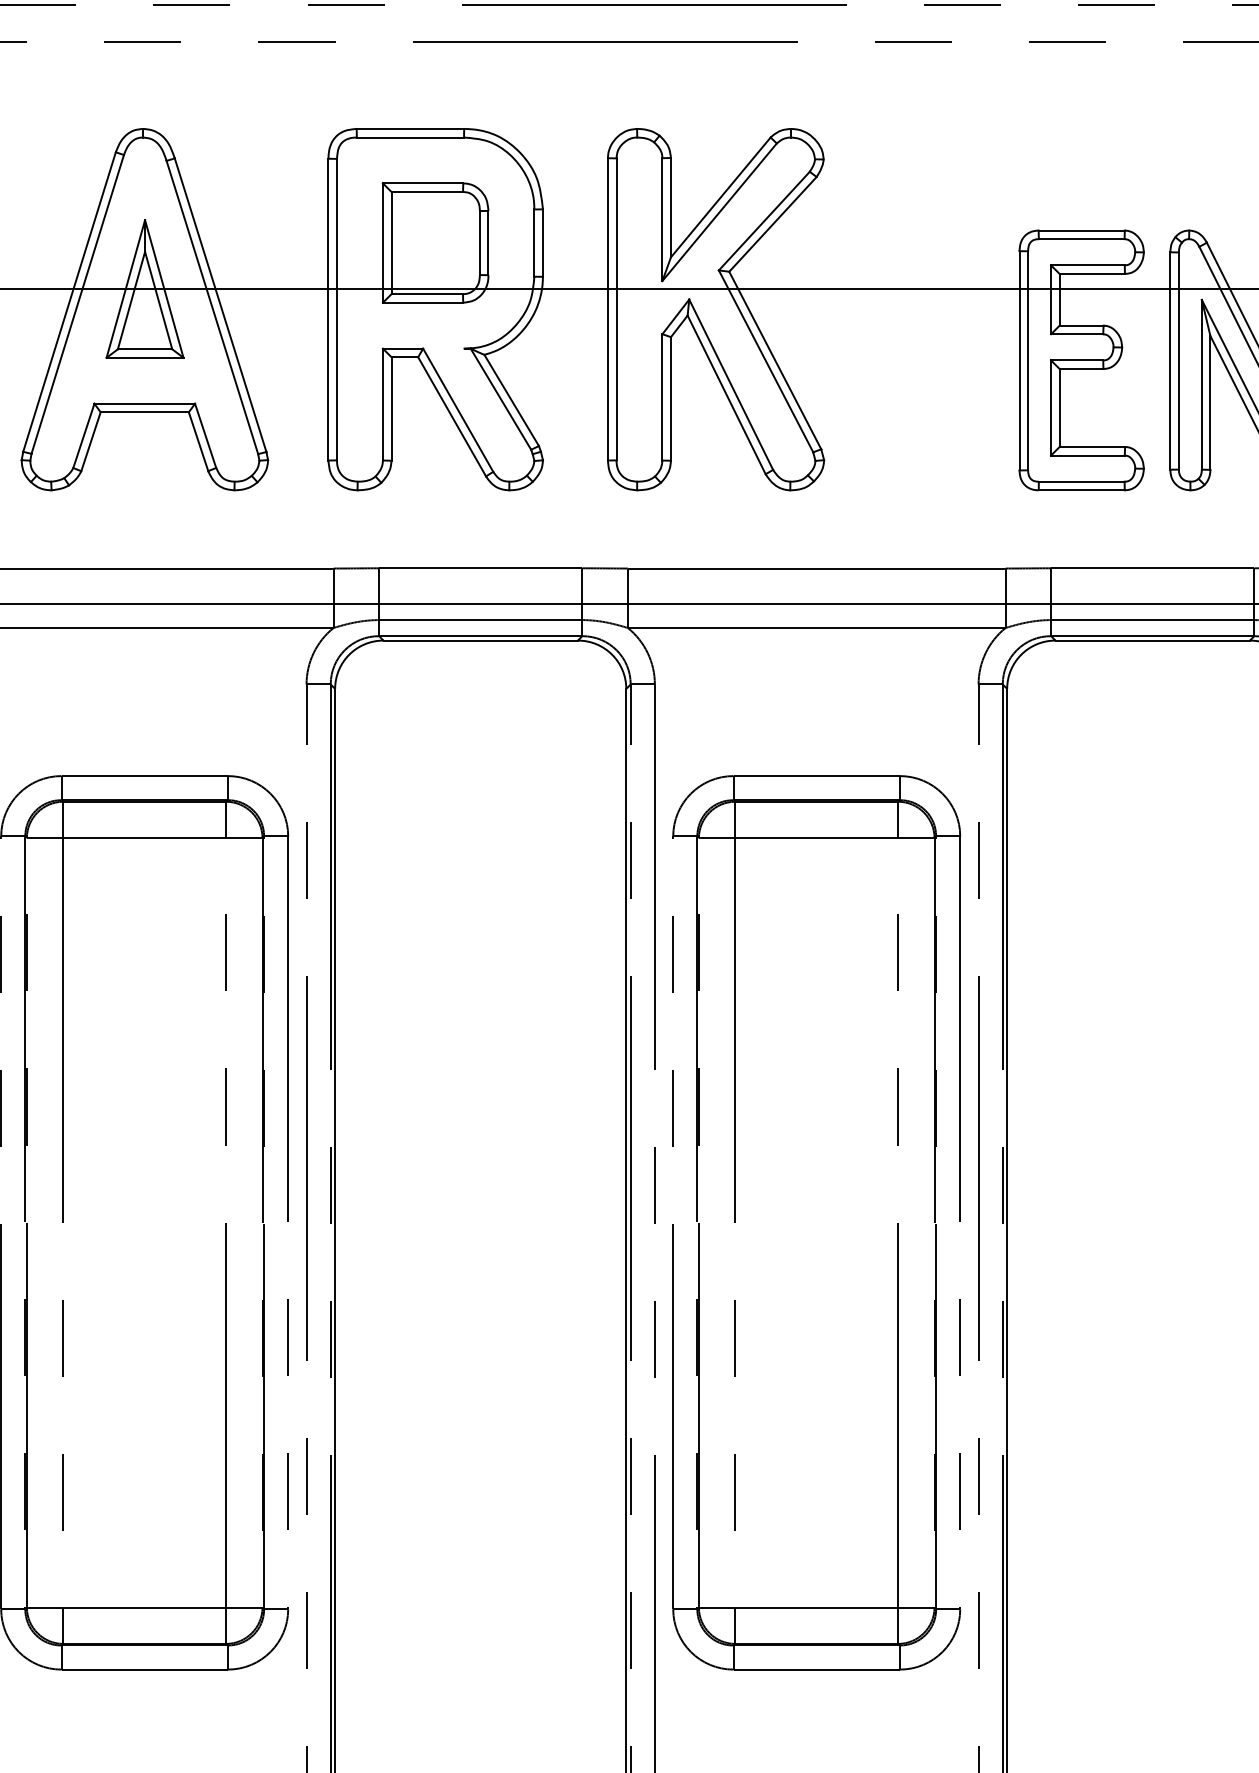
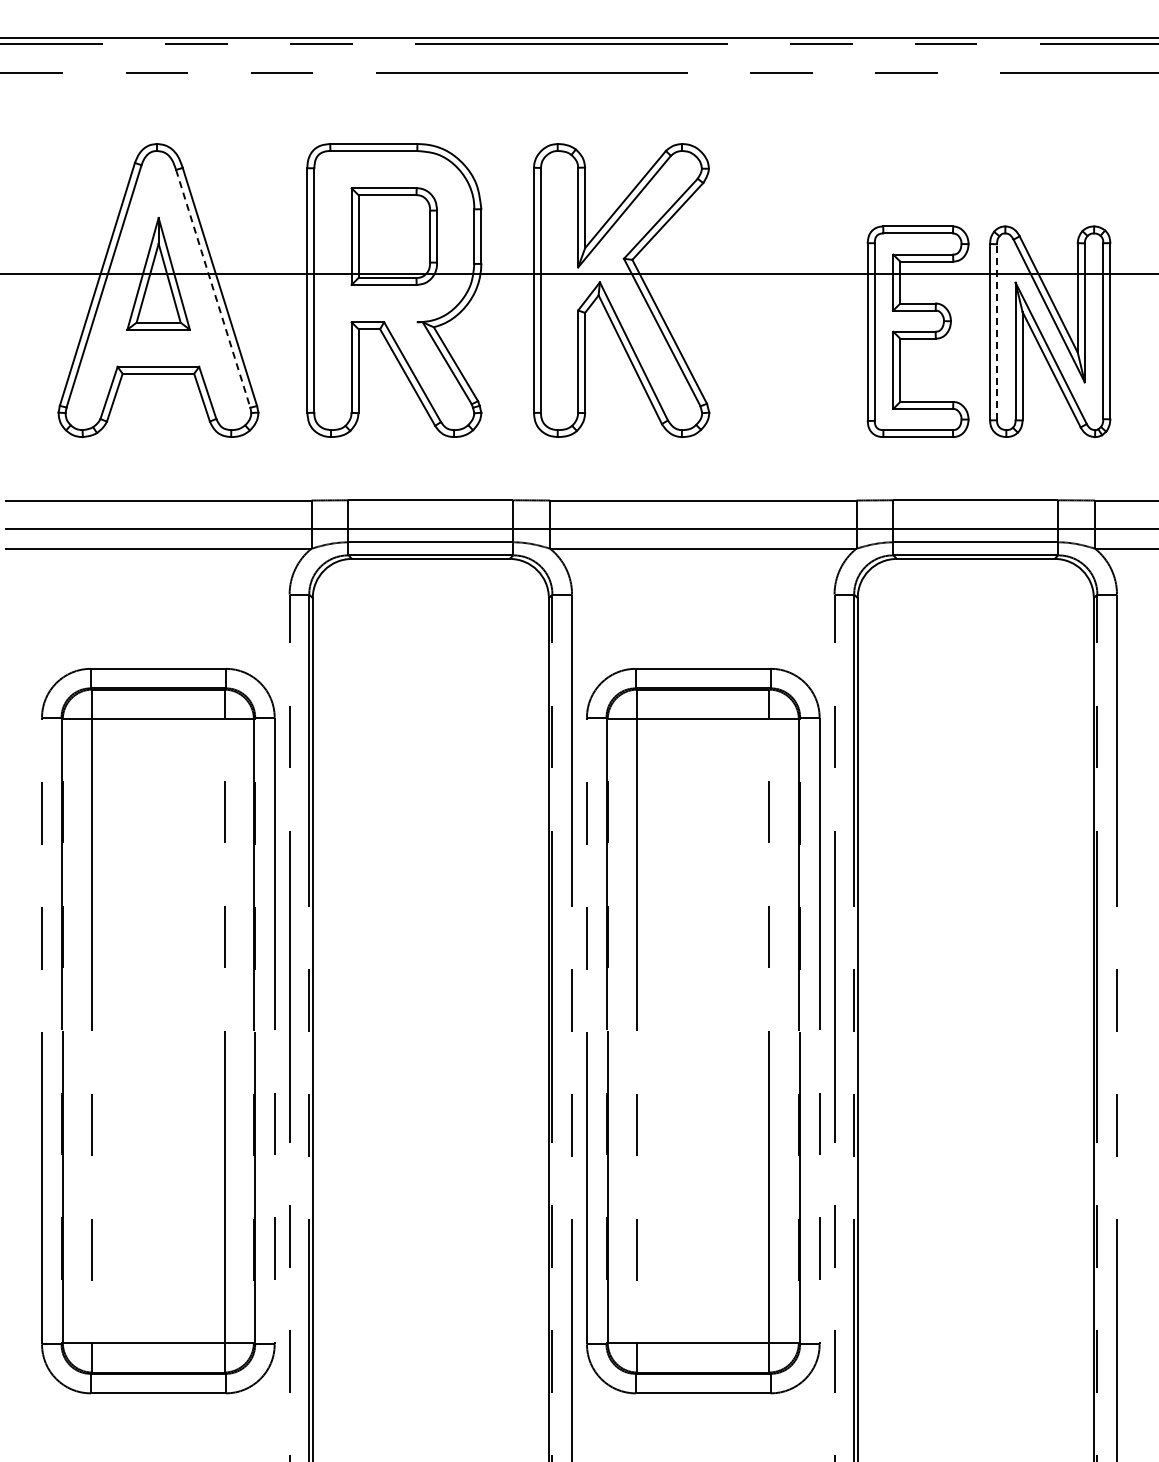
line: (212, 307) -> (213, 288), solid -> dashed
line: (1179, 360) -> (997, 331), solid -> dashed

